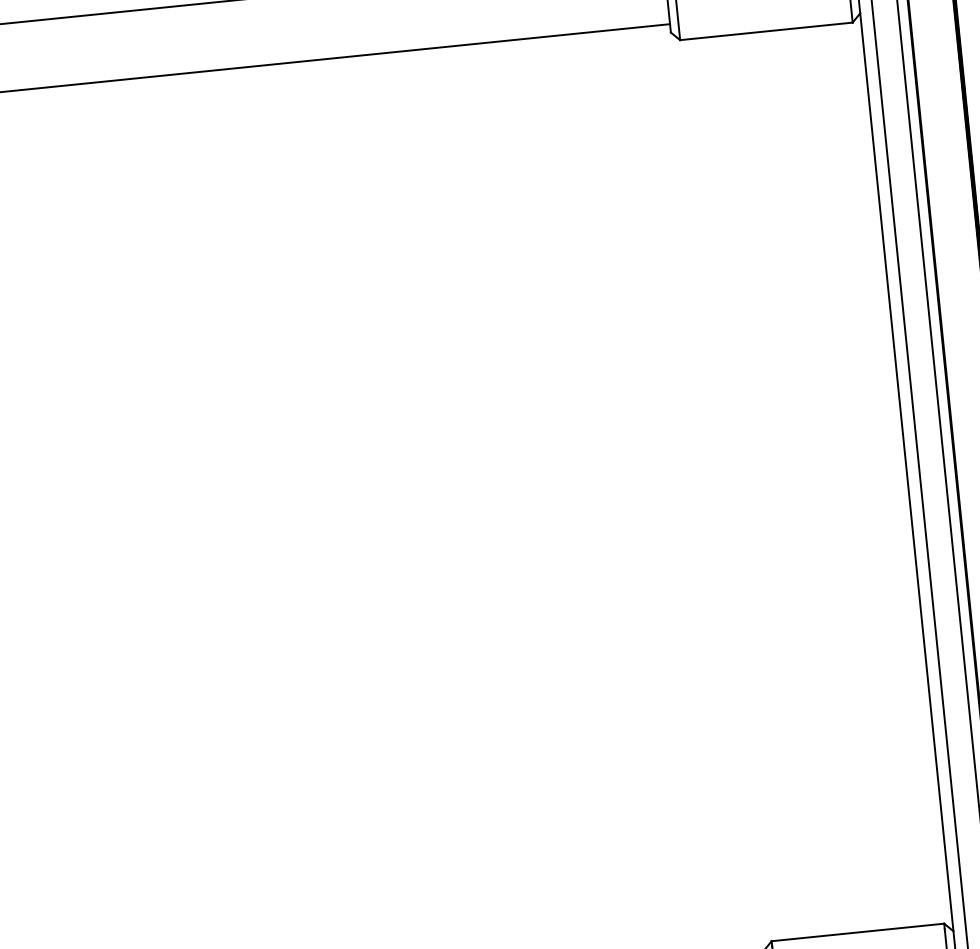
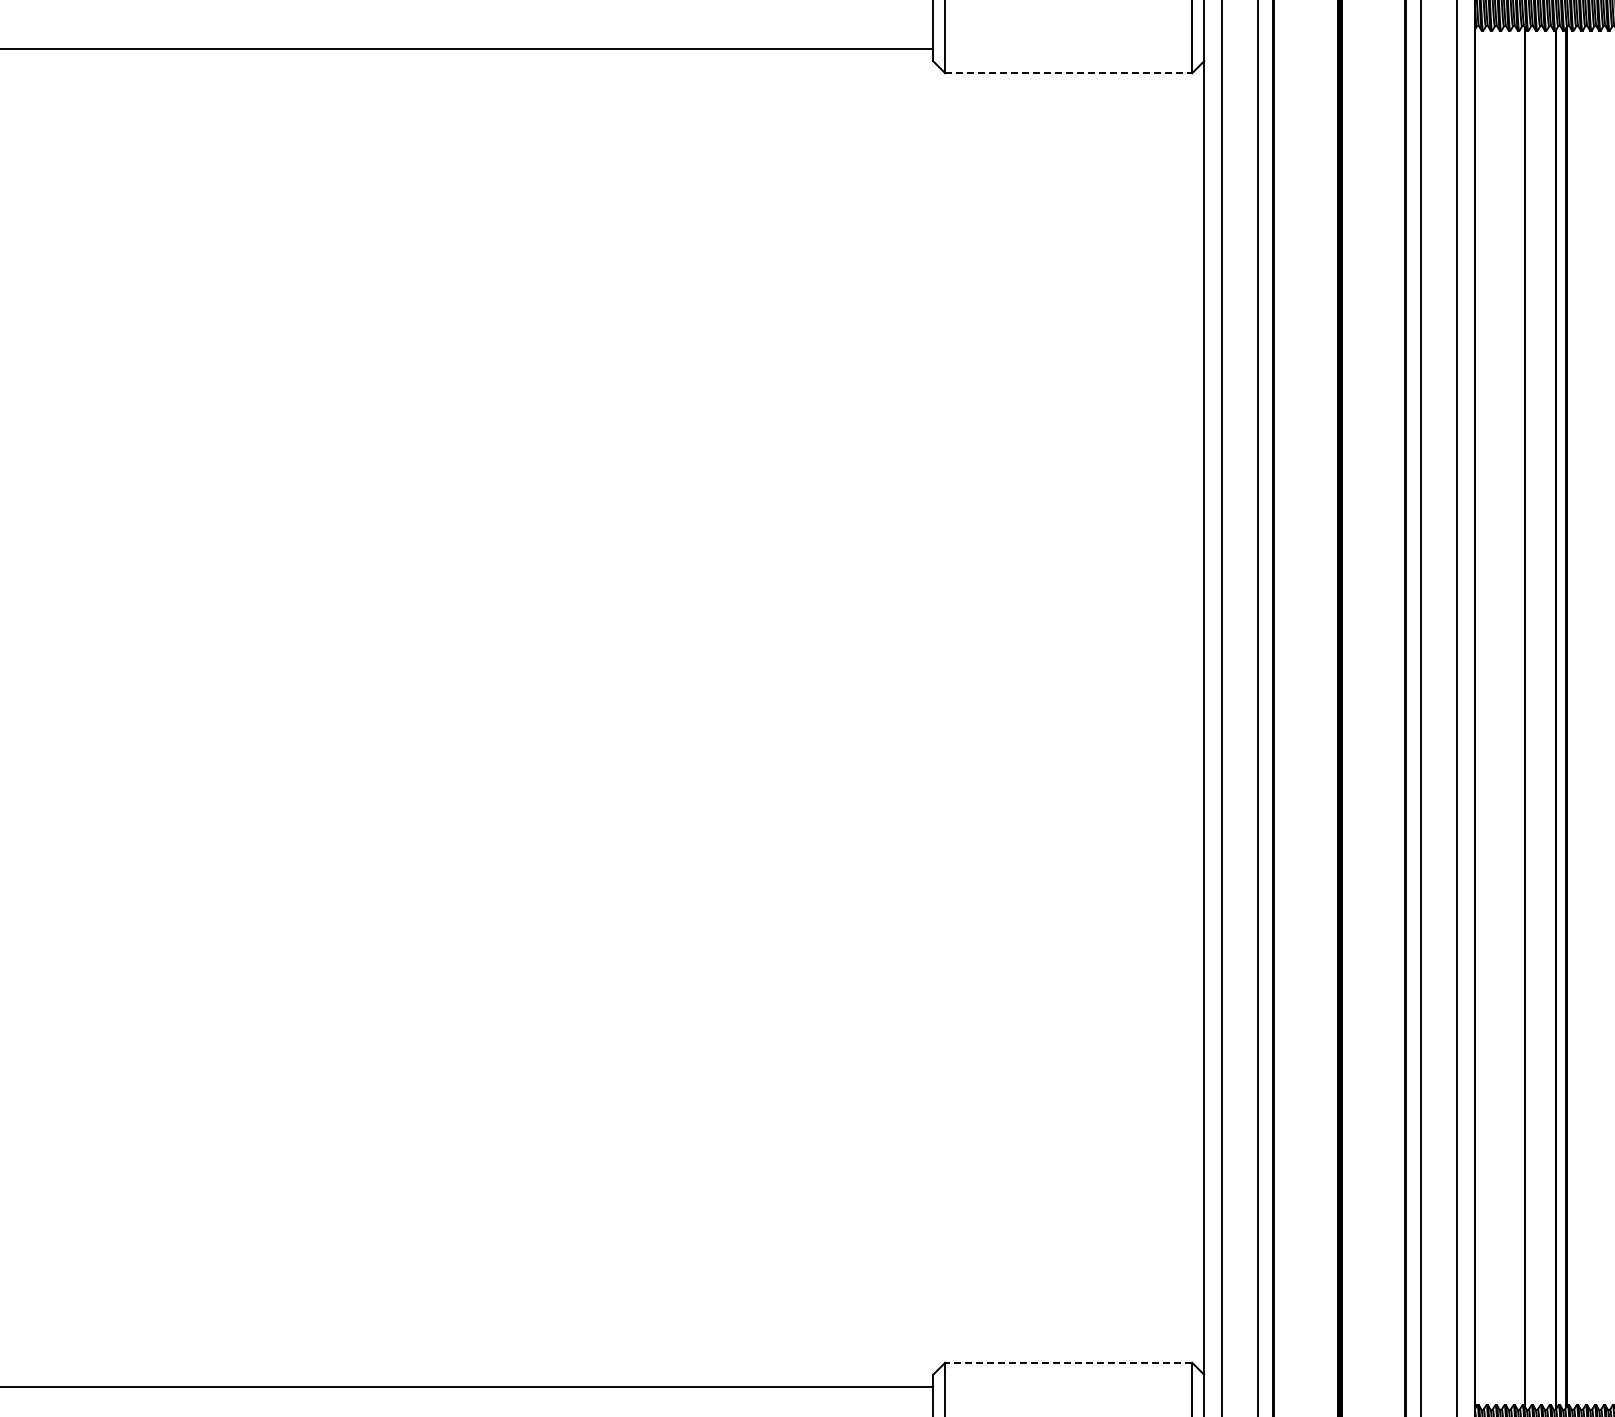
line: (766, 31) -> (1069, 73), solid -> dashed
line: (857, 932) -> (1068, 1362), solid -> dashed

